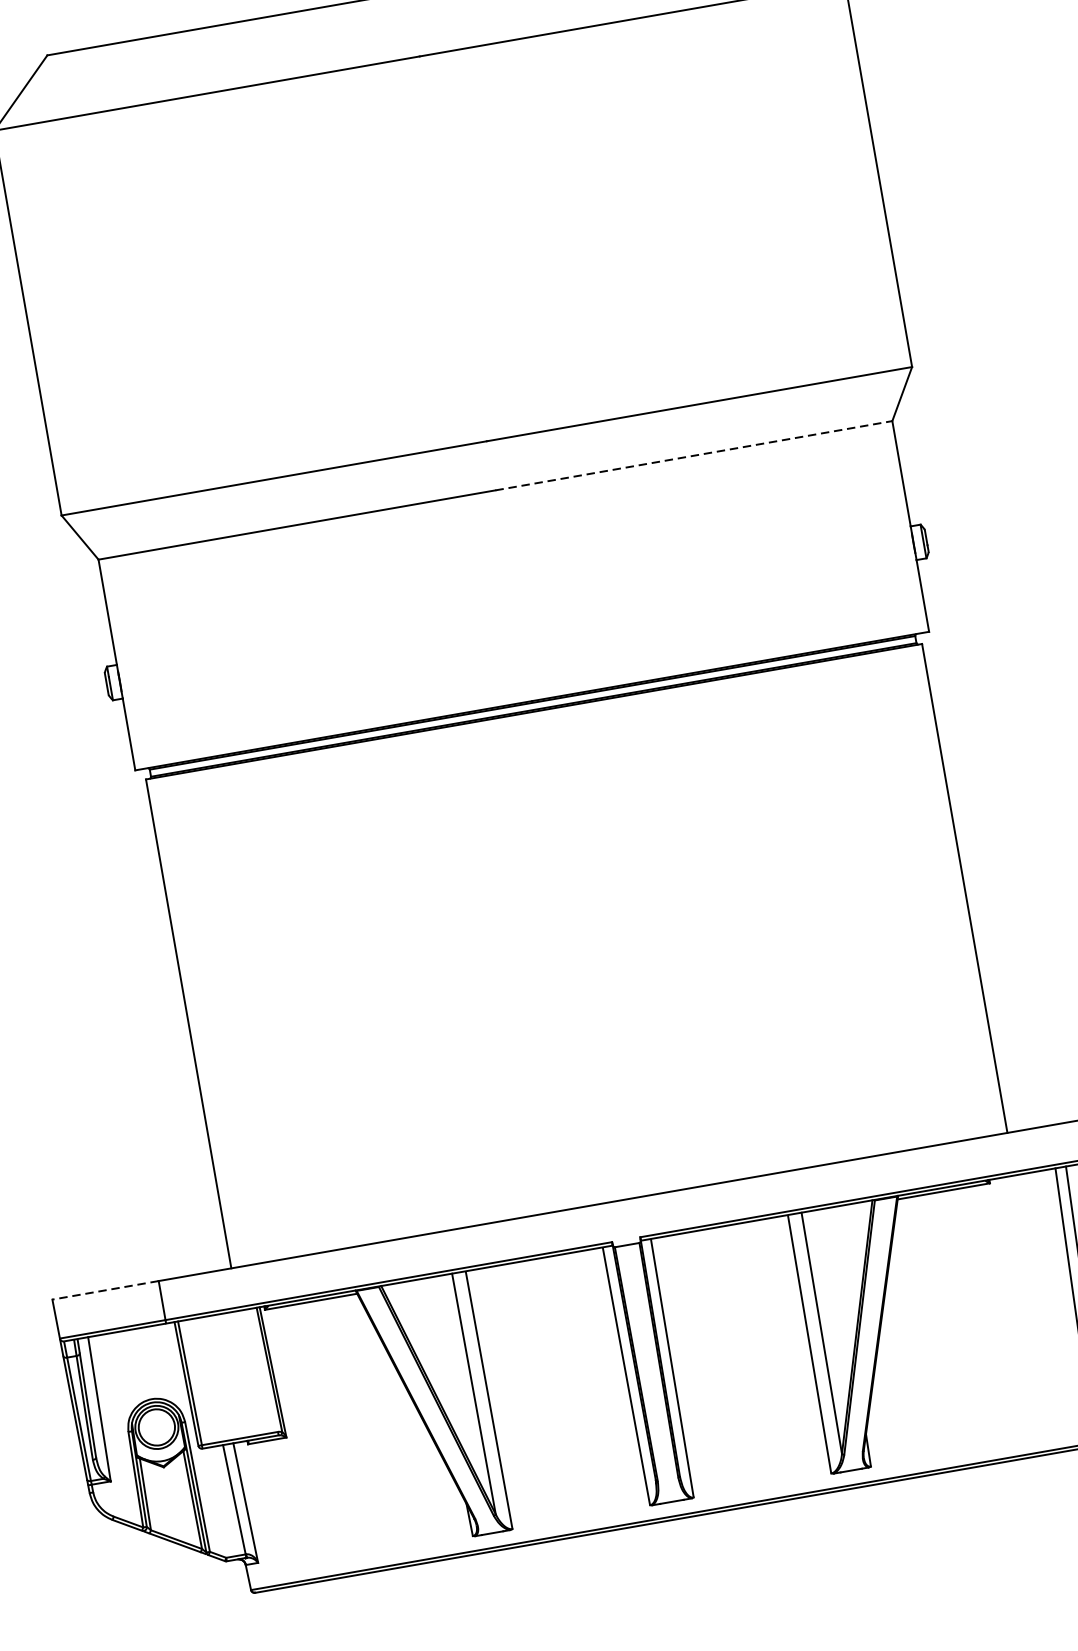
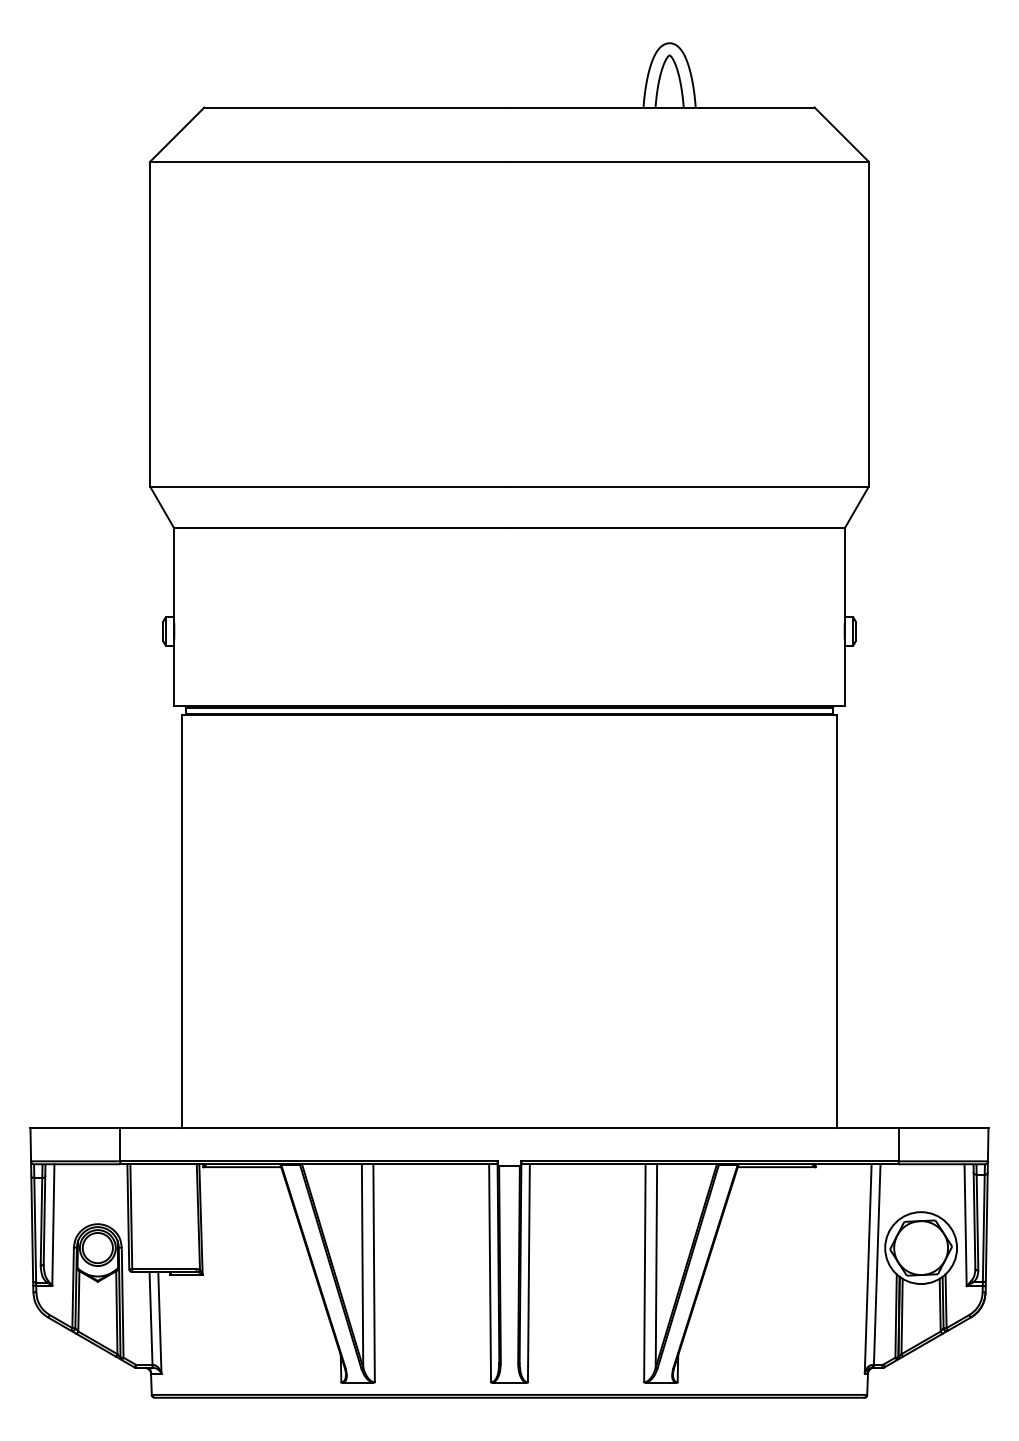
line: (694, 455) -> (677, 528), dashed -> solid
line: (105, 1290) -> (75, 1128), dashed -> solid

